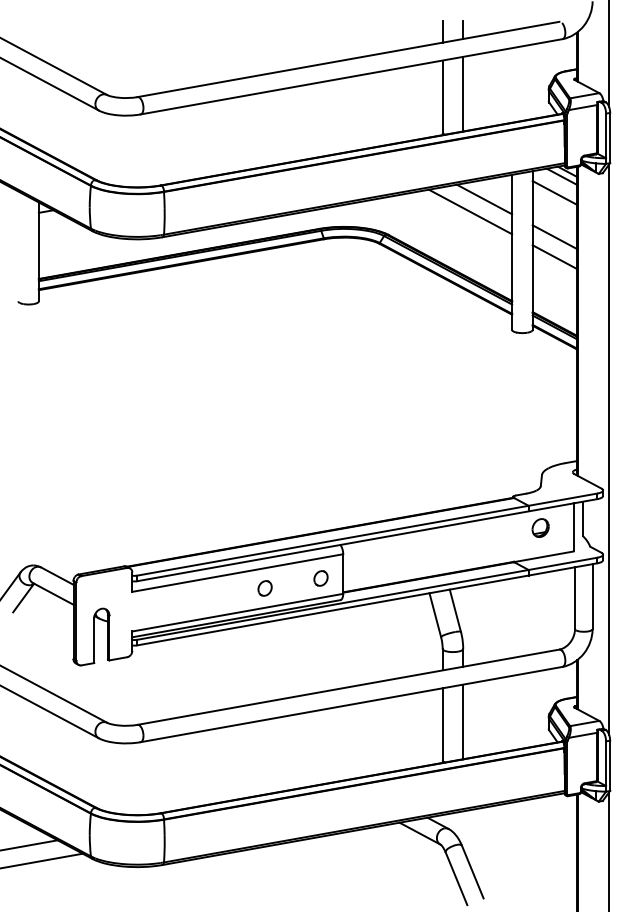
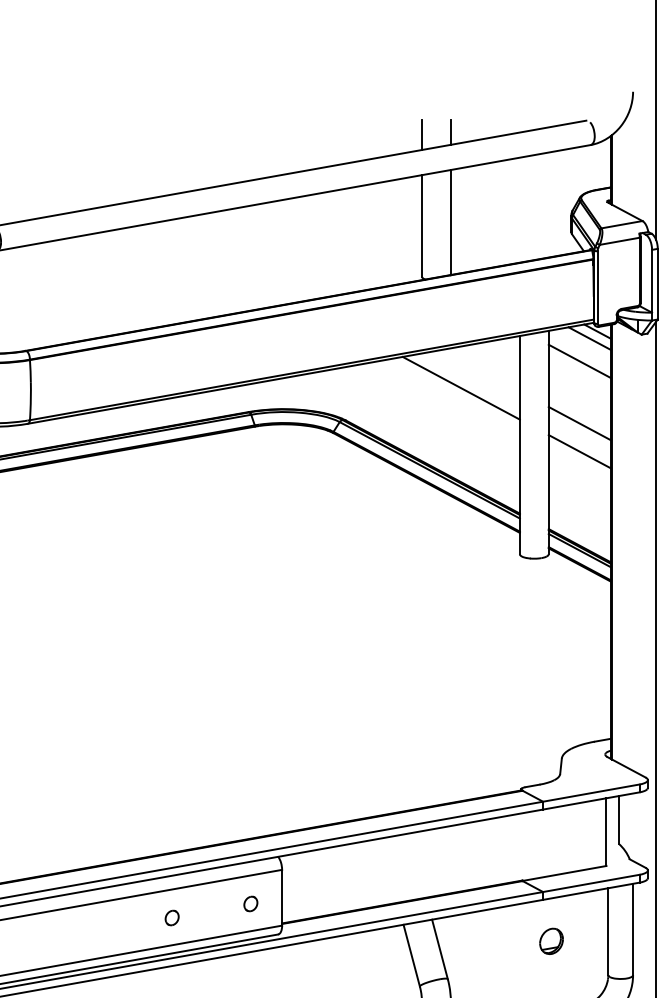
line: (484, 199) -> (480, 370), removed
part: (540, 527) -> (551, 940), moved
part: (320, 578) -> (250, 904), size x0.7
part: (264, 588) -> (171, 918), size x0.7

